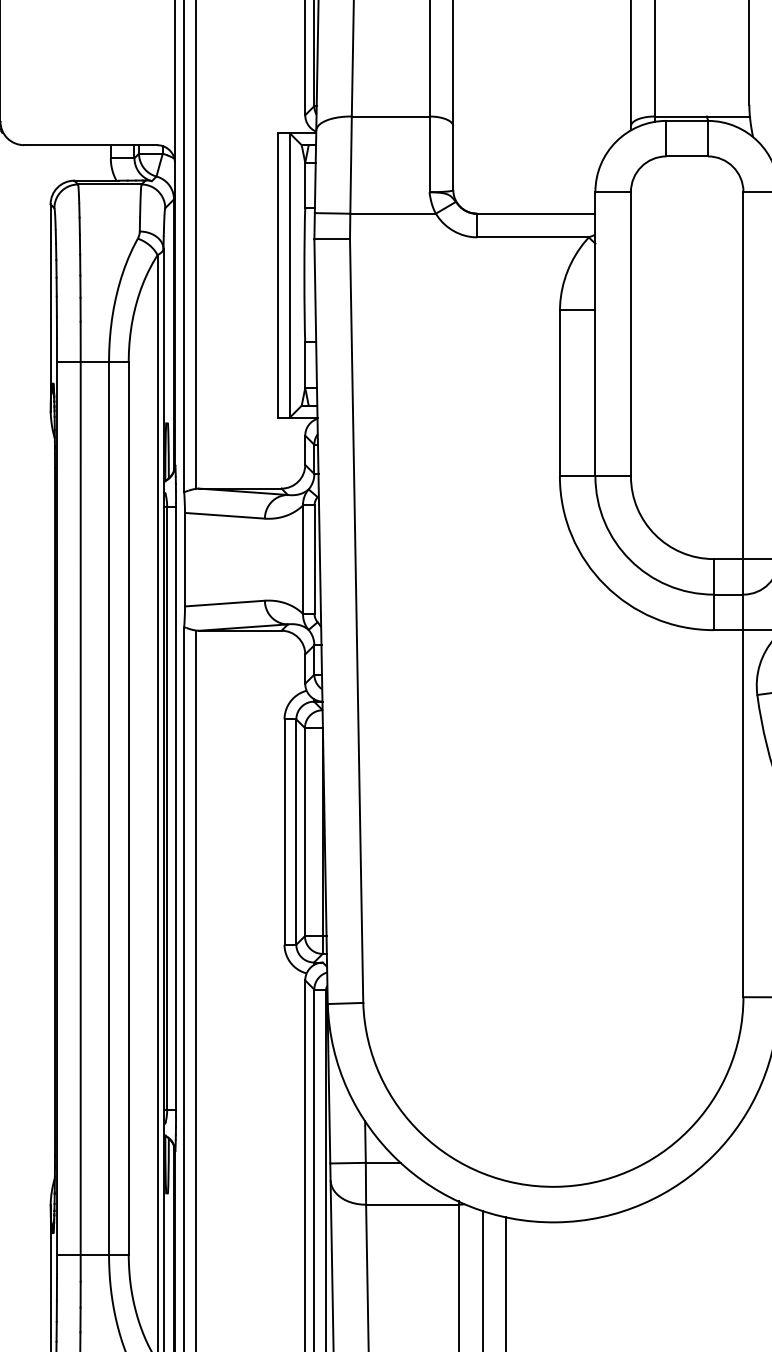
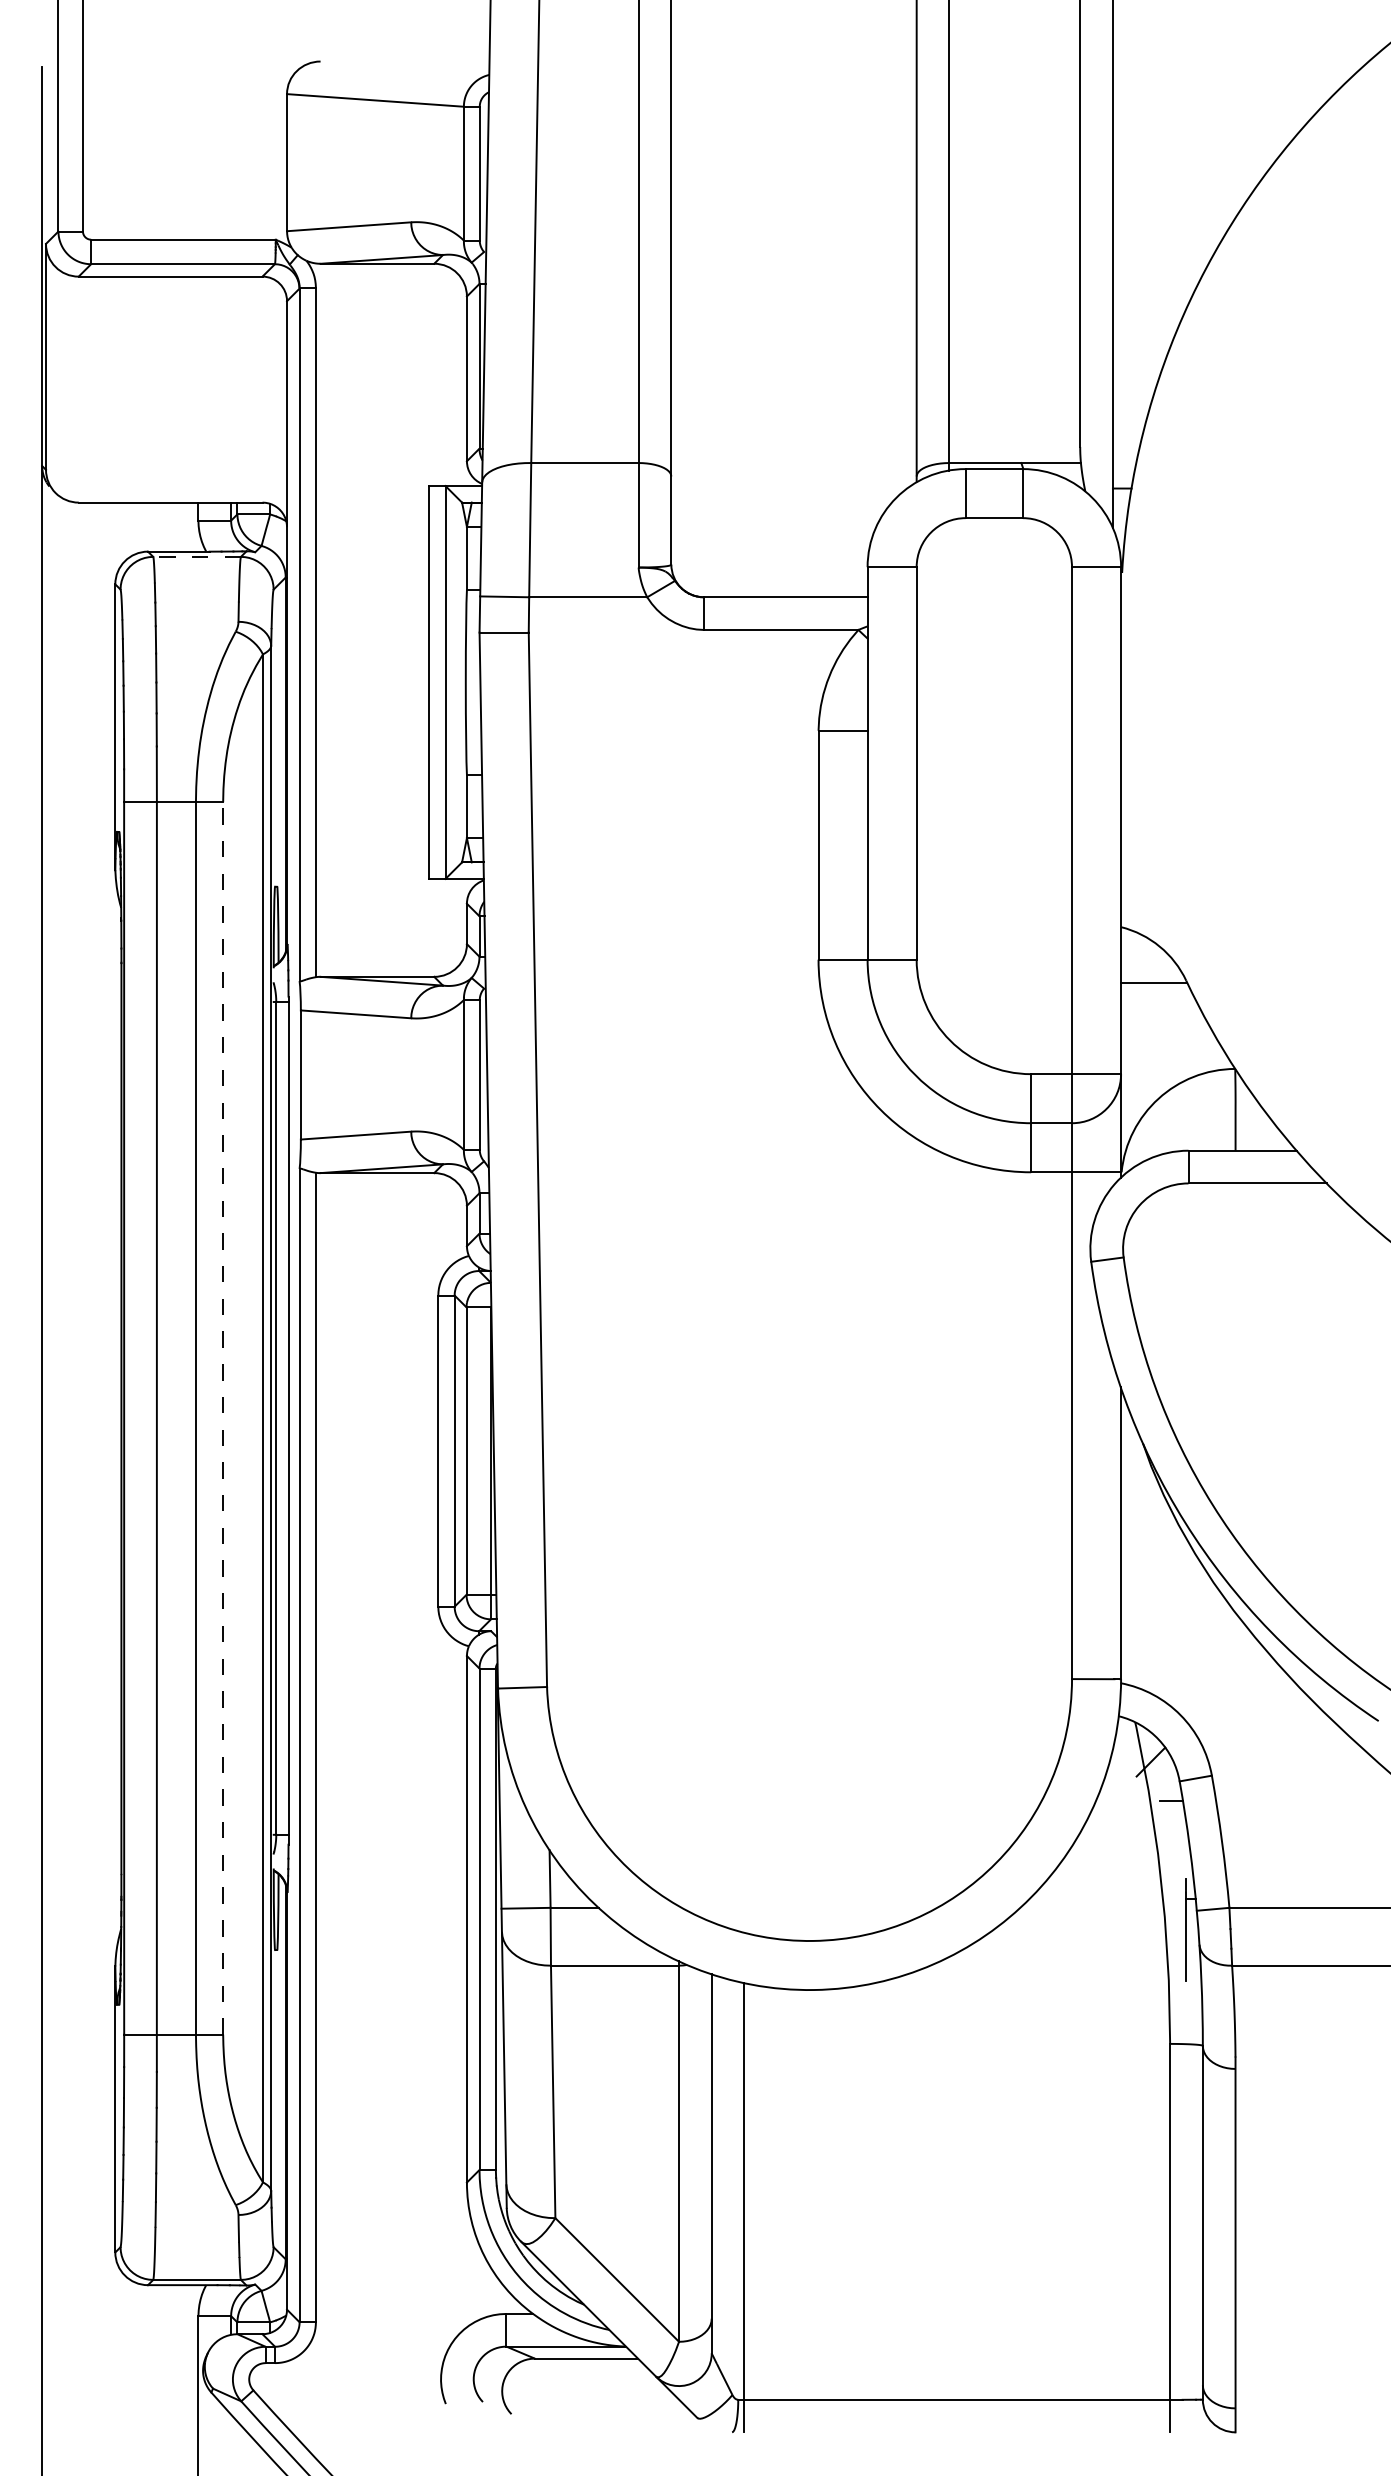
line: (110, 184) -> (197, 556), solid -> dashed
line: (128, 807) -> (223, 1417), solid -> dashed

